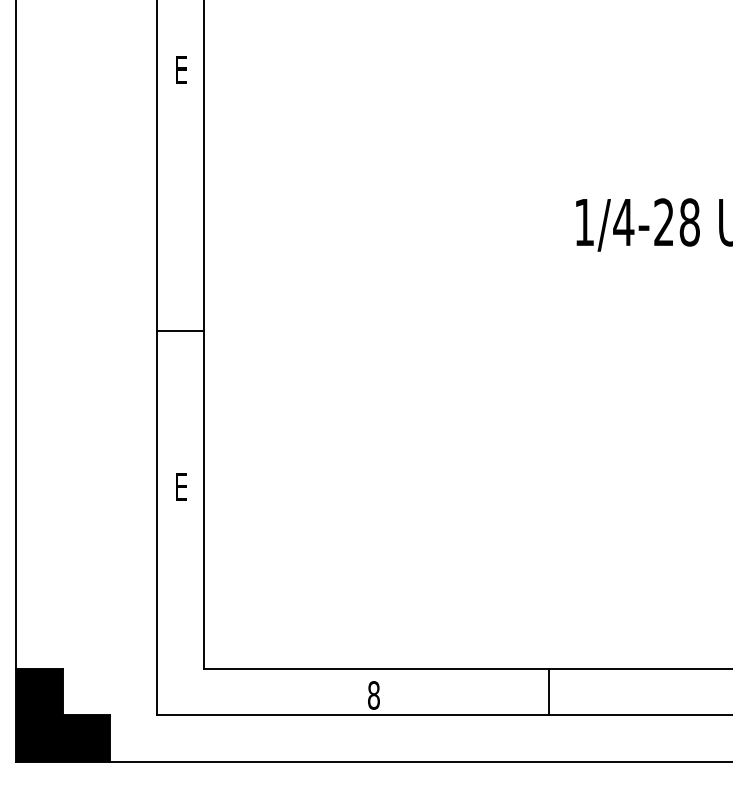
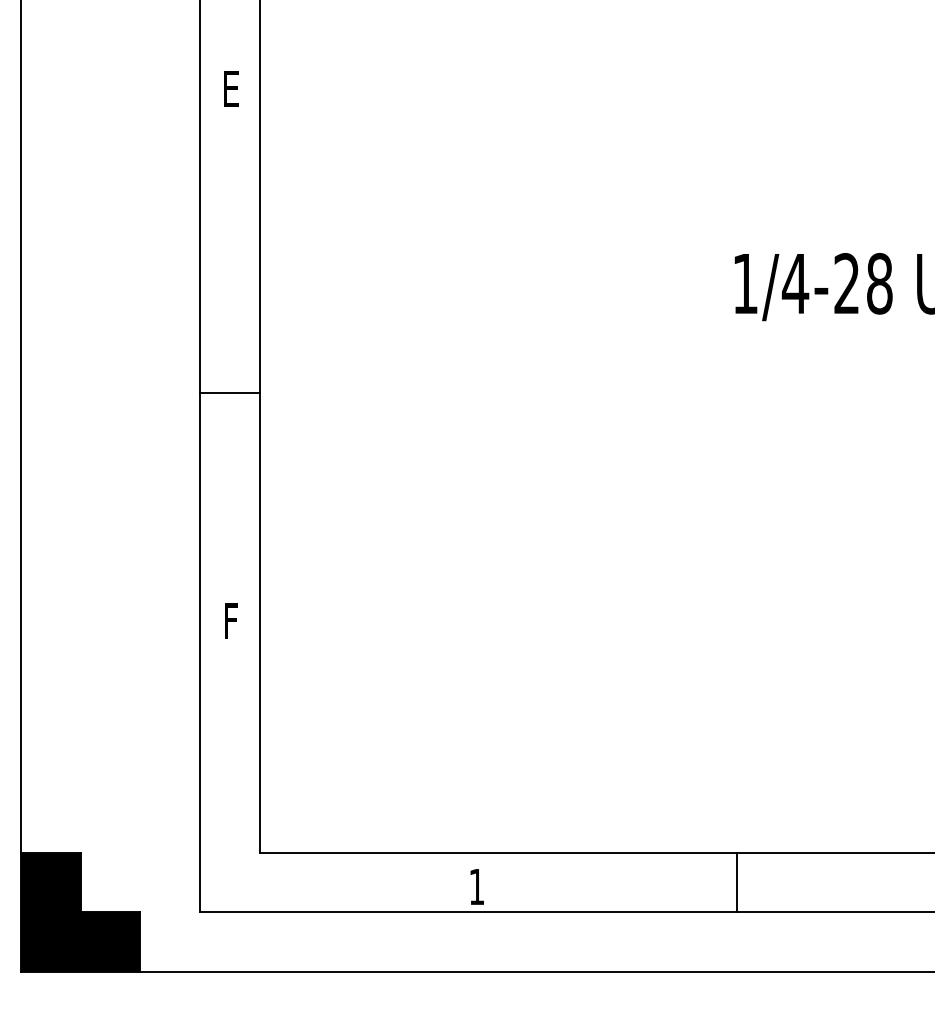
line: (179, 331) -> (229, 393), moved
text: (181, 486) -> (231, 620), E -> F
line: (548, 691) -> (736, 881), moved
text: (373, 695) -> (476, 886), 8 -> 1

